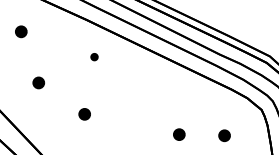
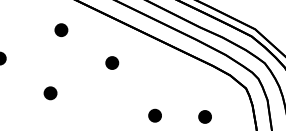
part: (94, 56) -> (61, 29), size x1.67
part: (140, 86) -> (112, 62), added

